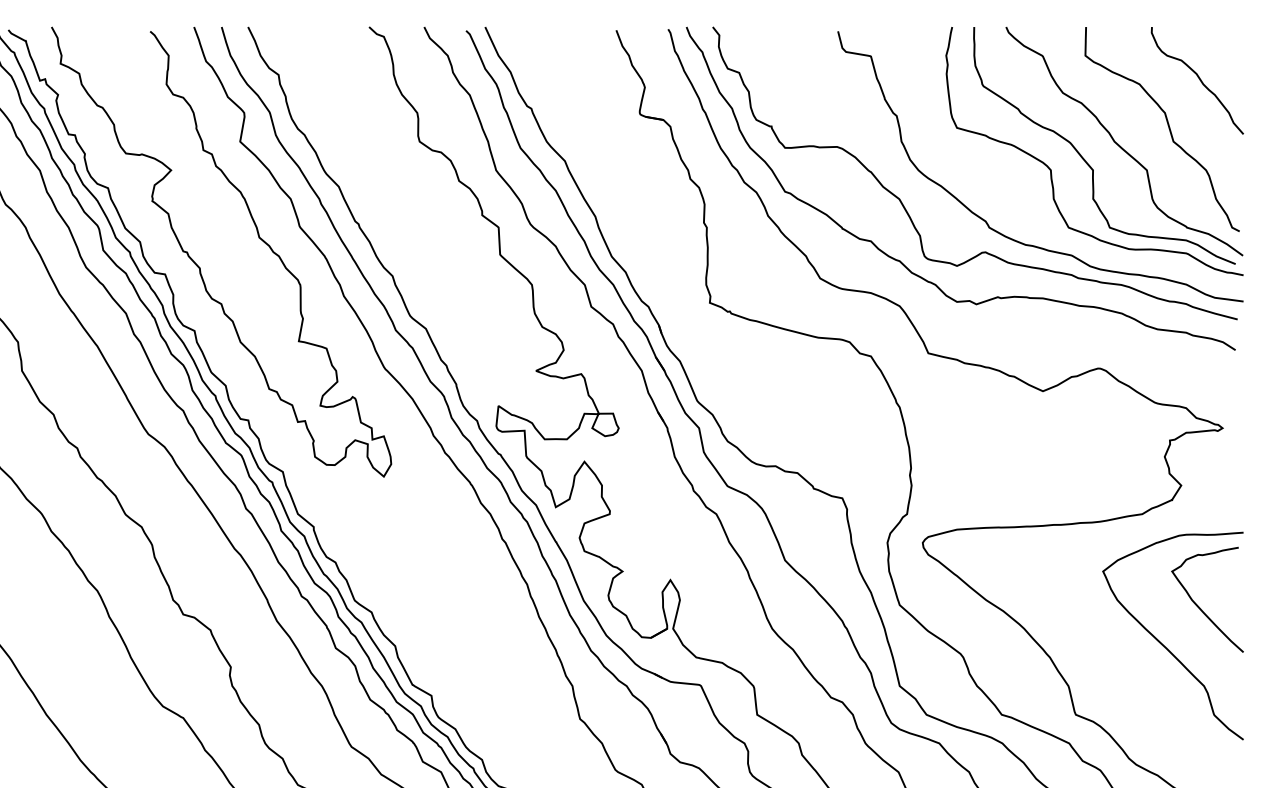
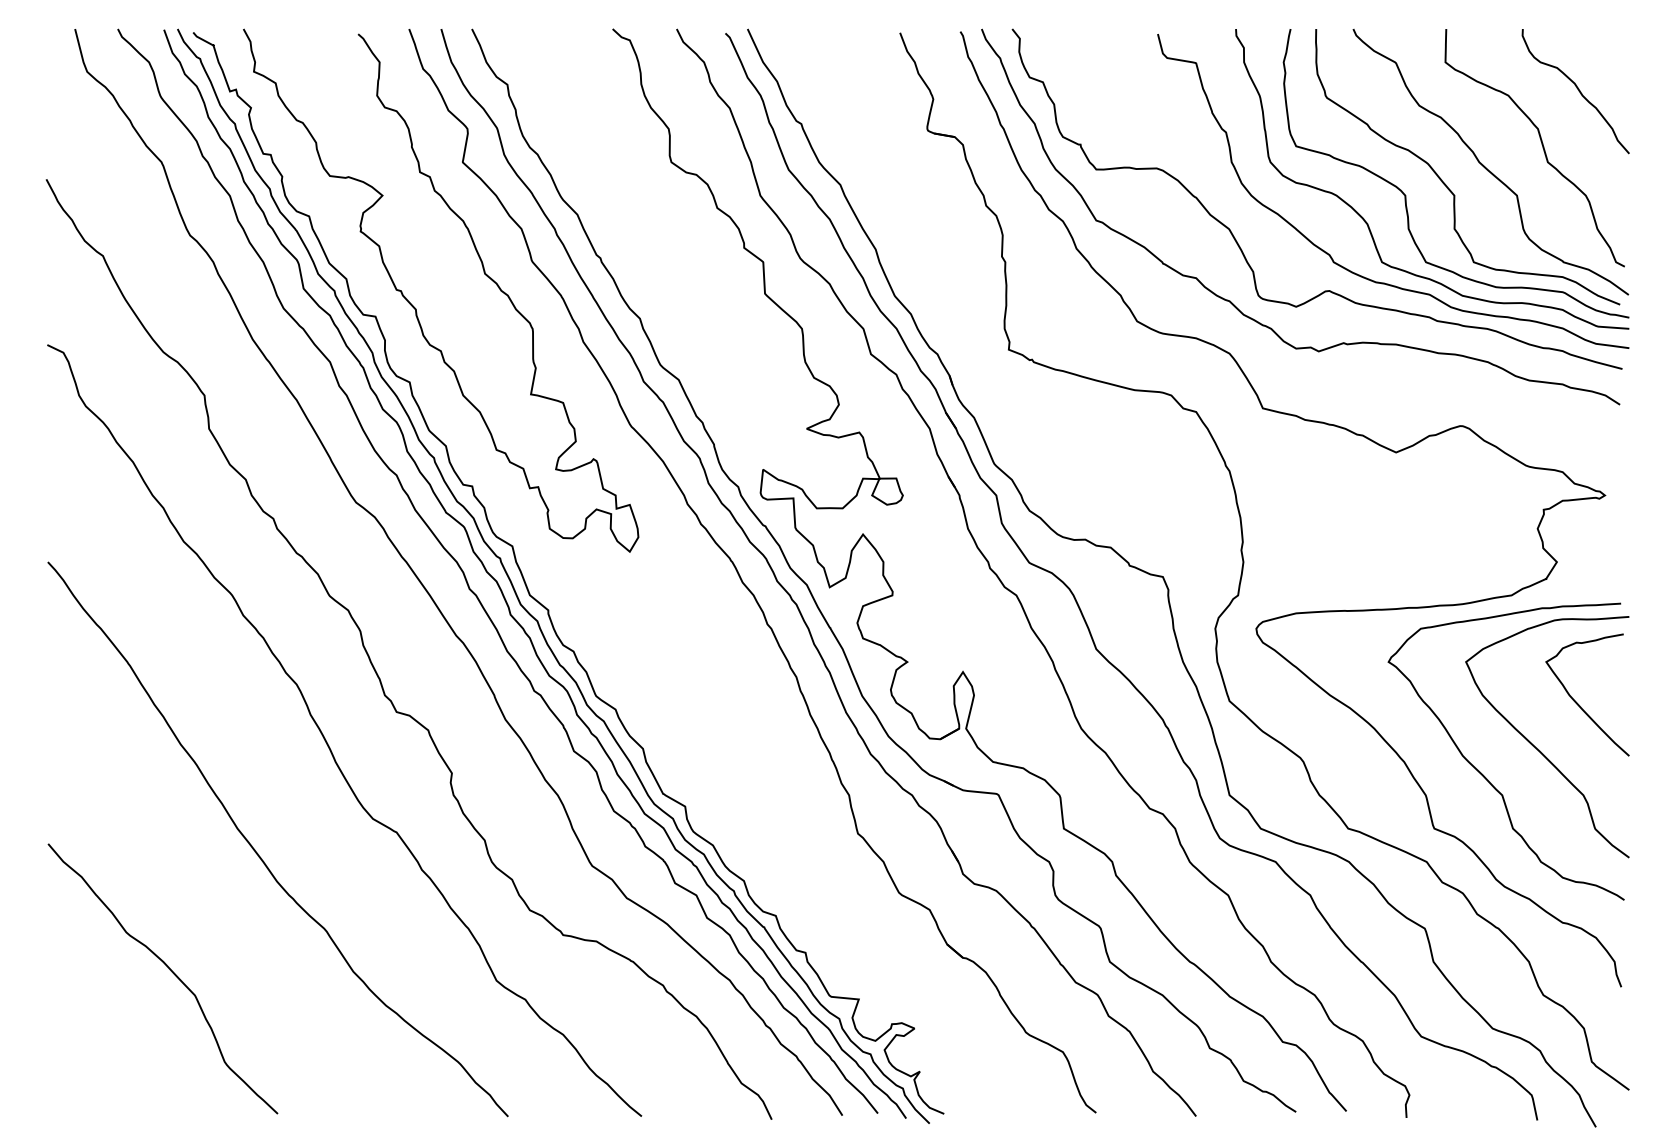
curve: (1019, 194) -> (1368, 223), added
curve: (1117, 667) -> (1482, 773), added

